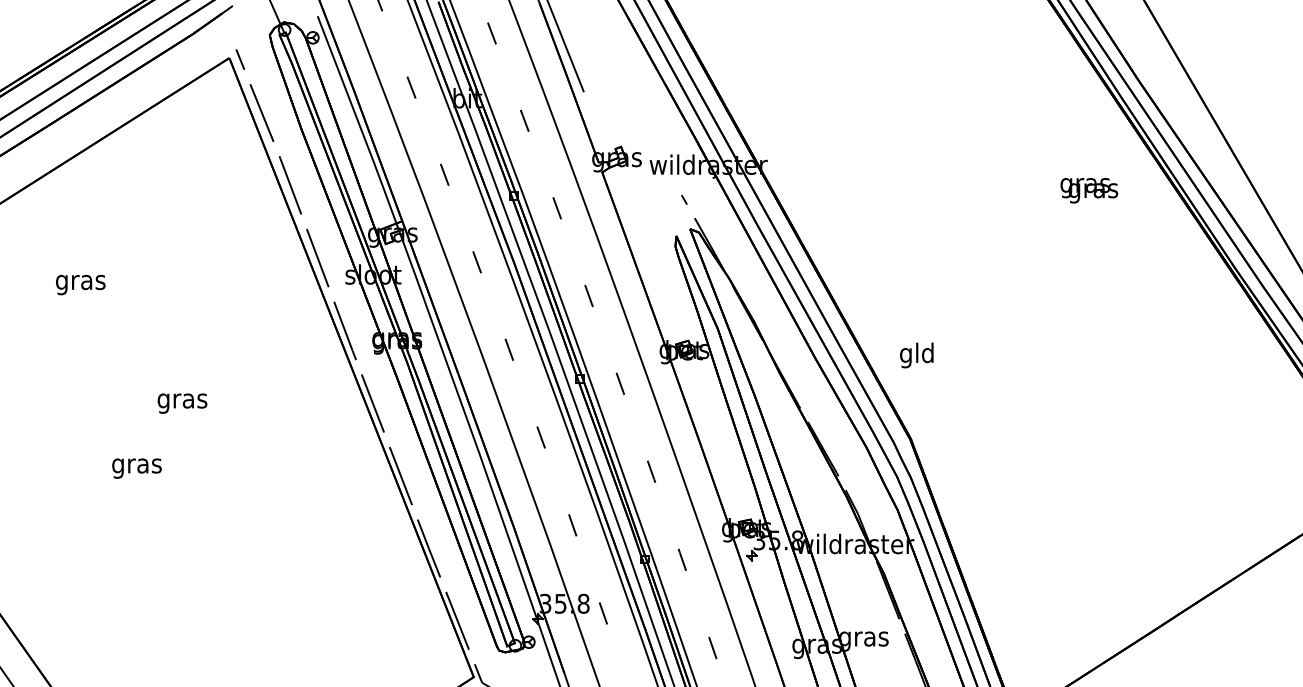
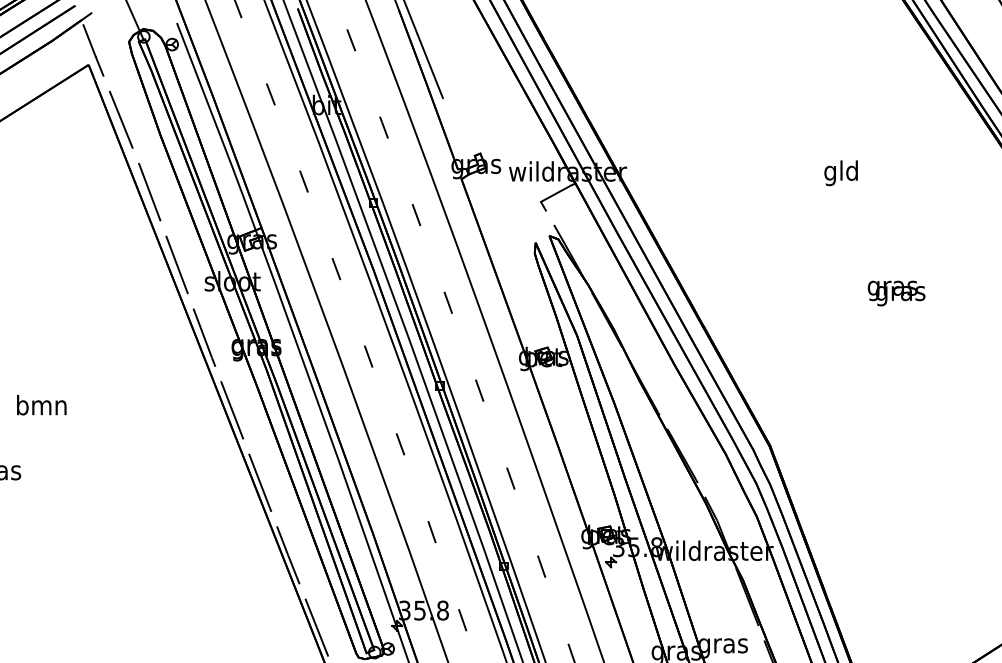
line: (230, 33) -> (89, 40), added
line: (696, 186) -> (555, 193), added
text: (1089, 190) -> (896, 293), moved
text: (916, 355) -> (840, 173), moved
text: (182, 400) -> (41, 407), gras -> bmn

